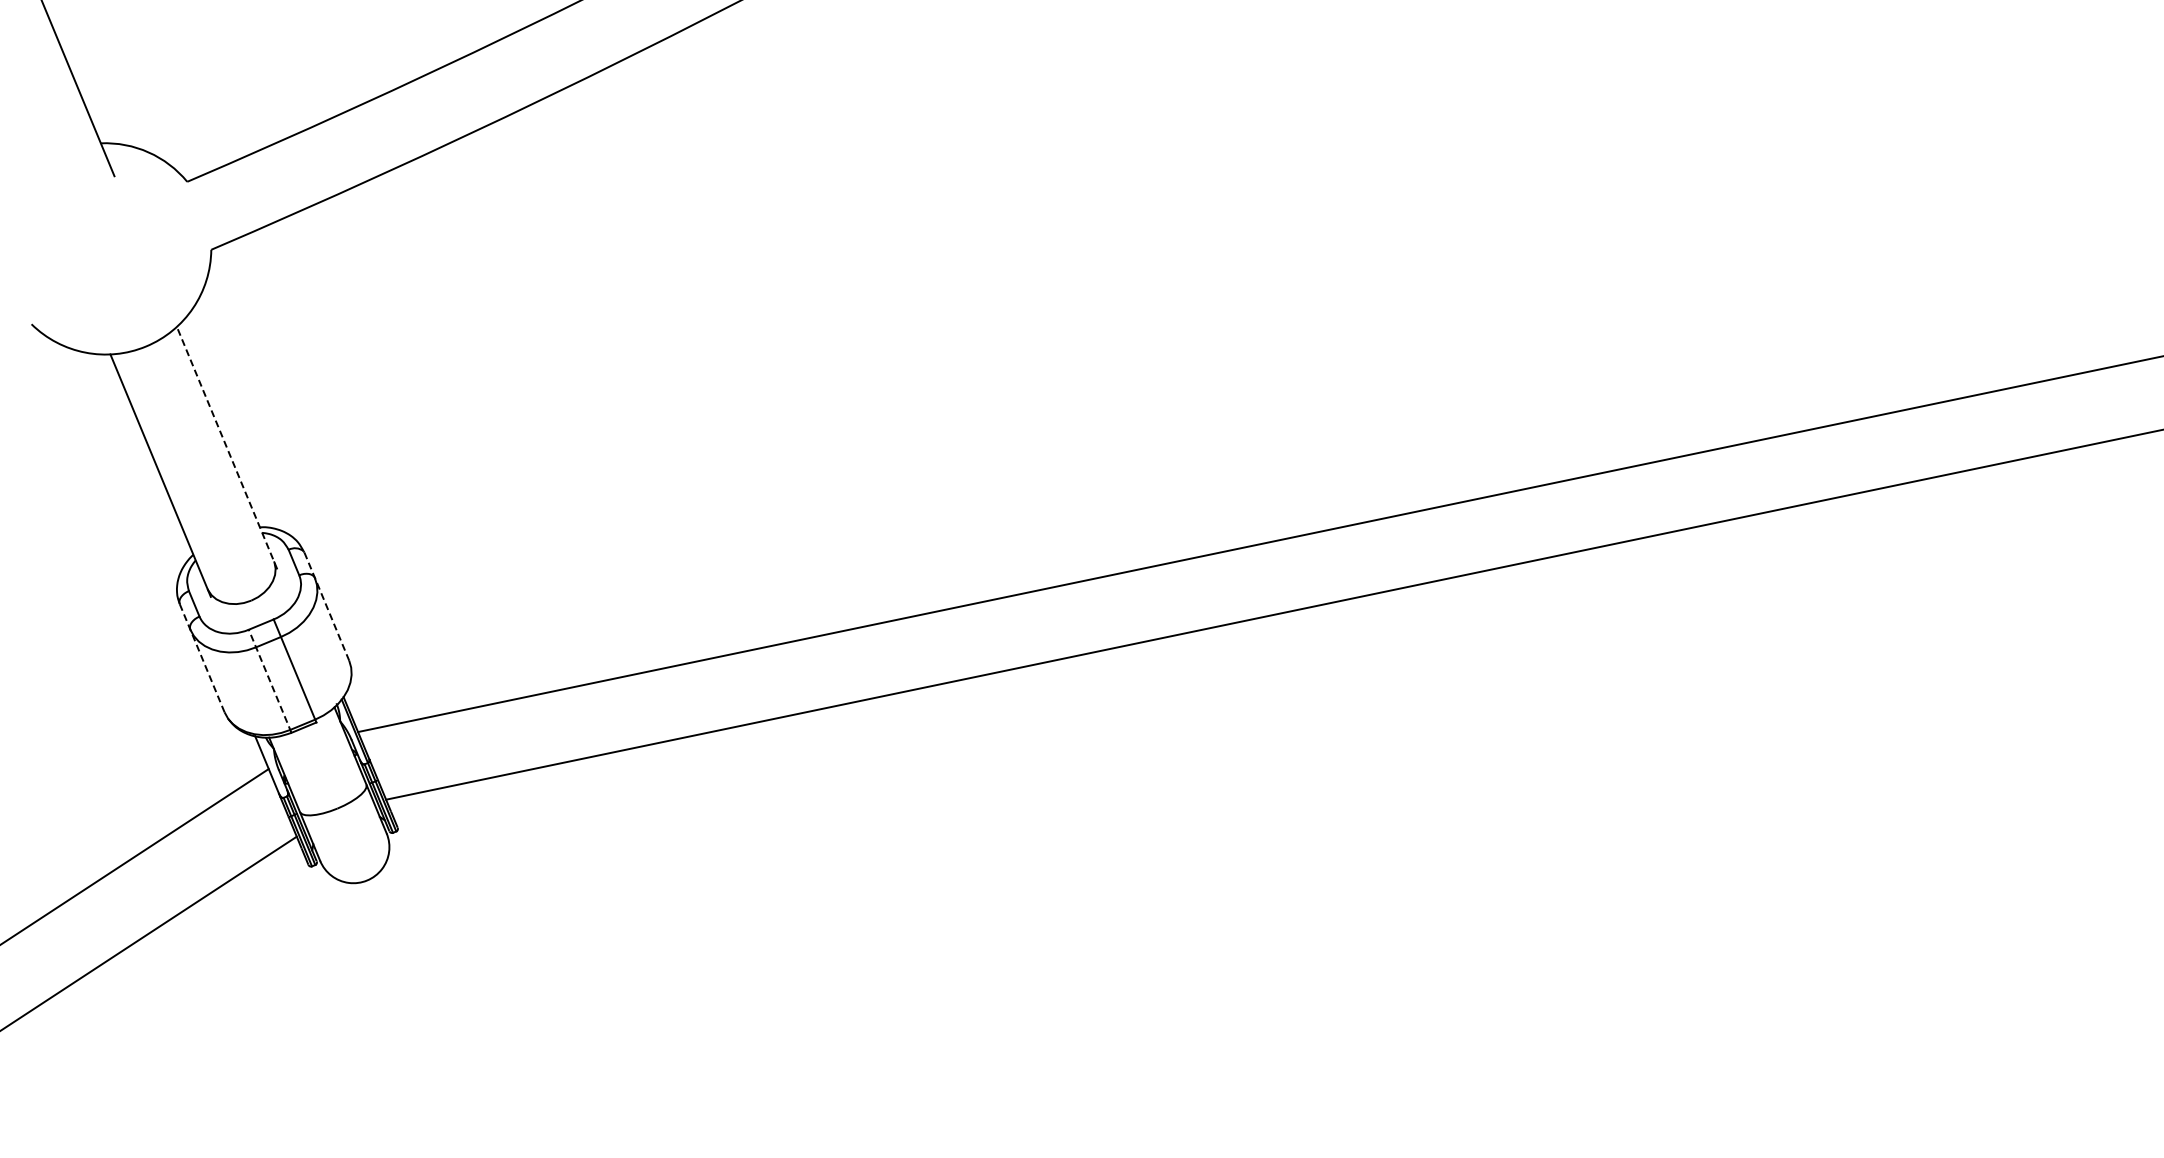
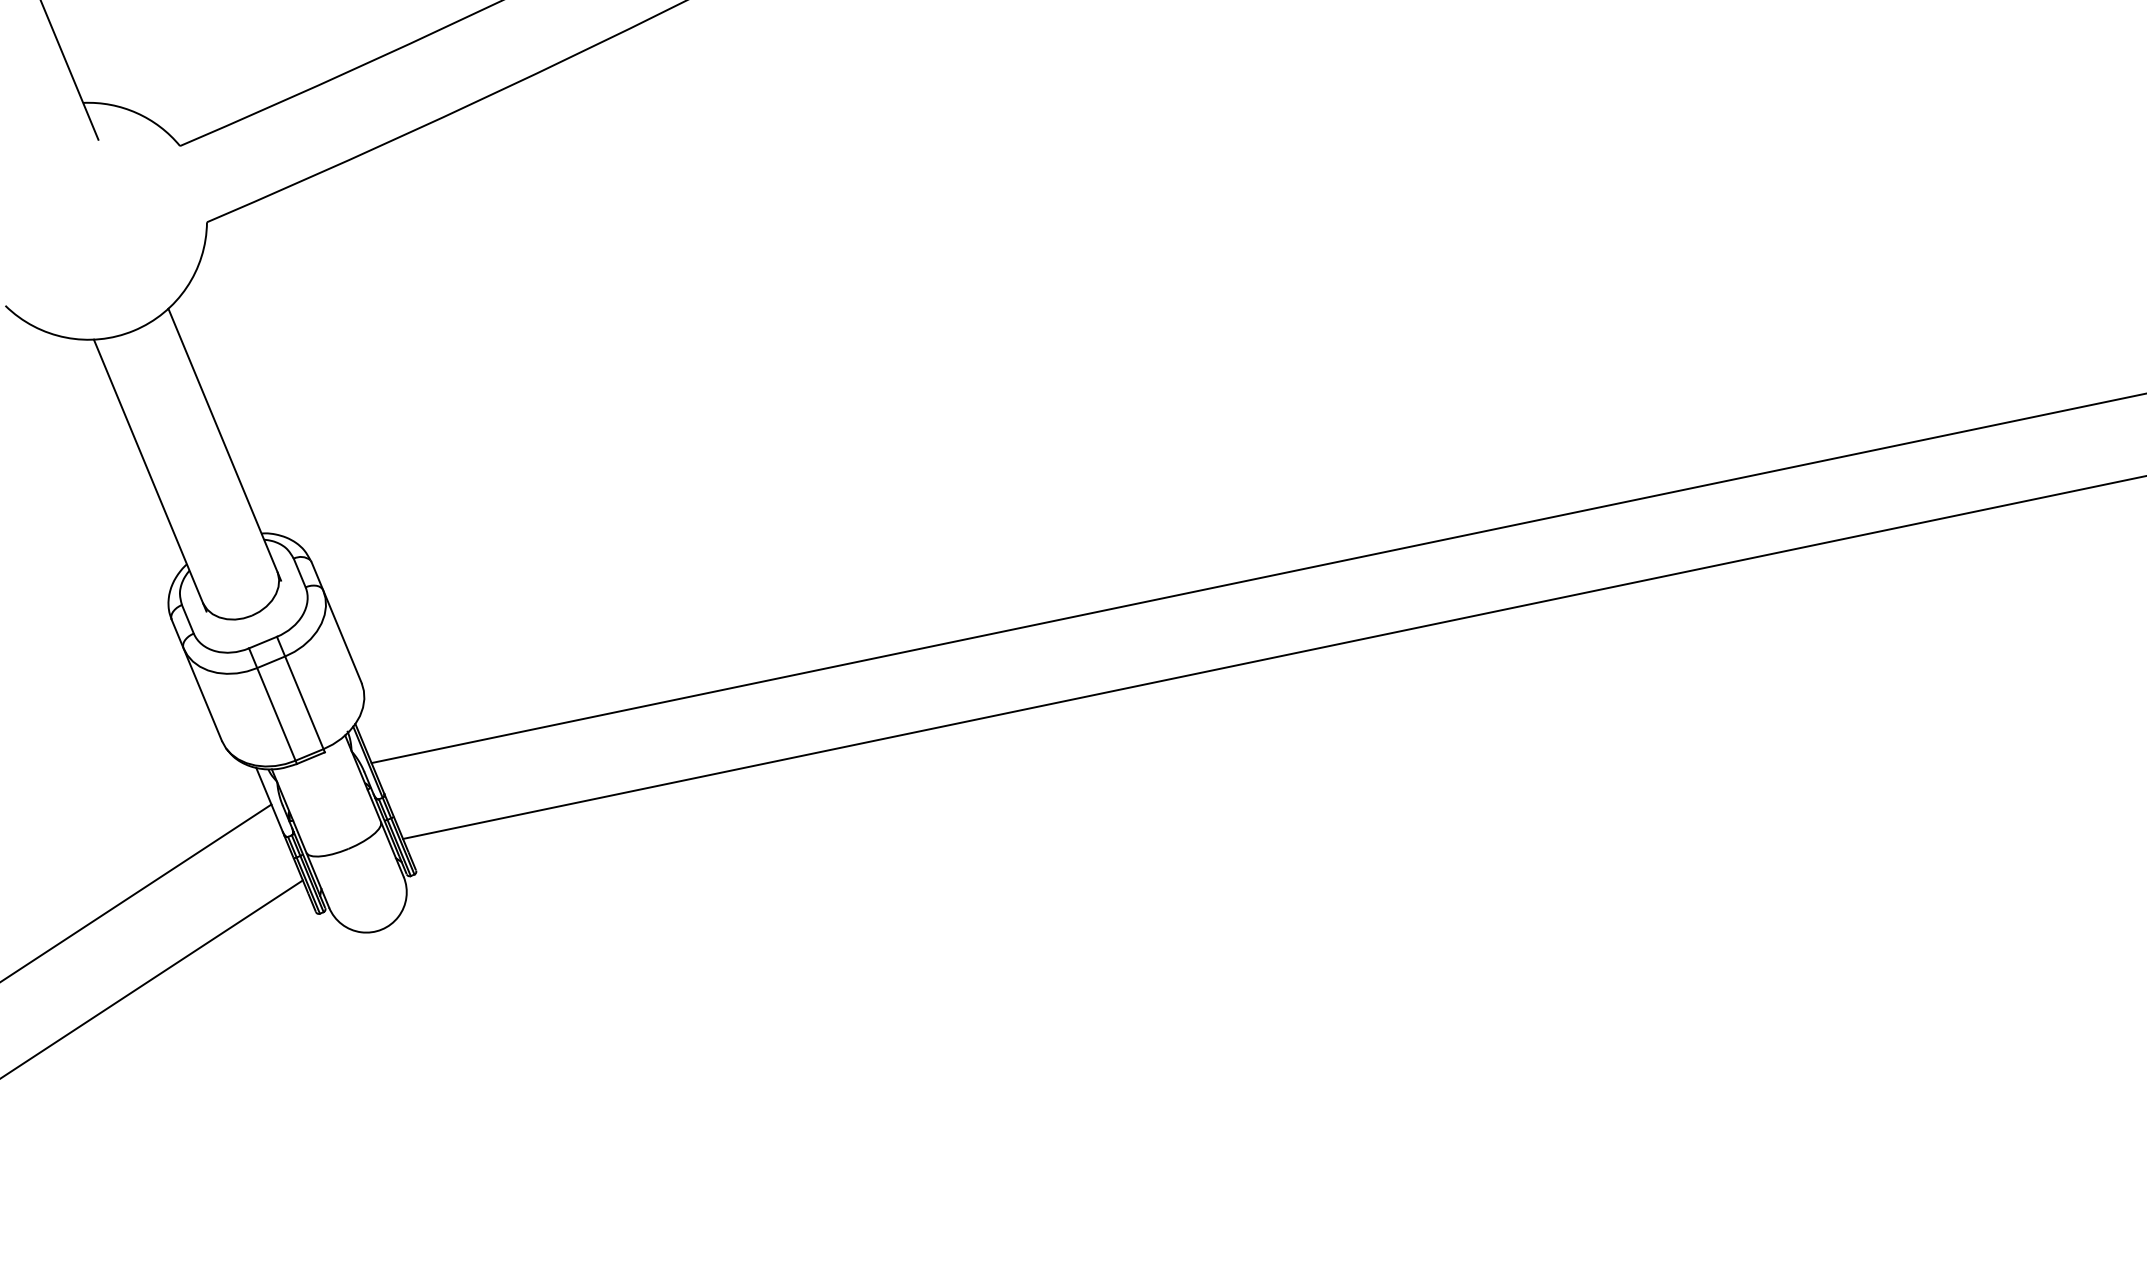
line: (226, 447) -> (224, 443), dashed -> solid
line: (326, 606) -> (336, 622), dashed -> solid
line: (202, 658) -> (197, 680), dashed -> solid
line: (270, 681) -> (273, 706), dashed -> solid

